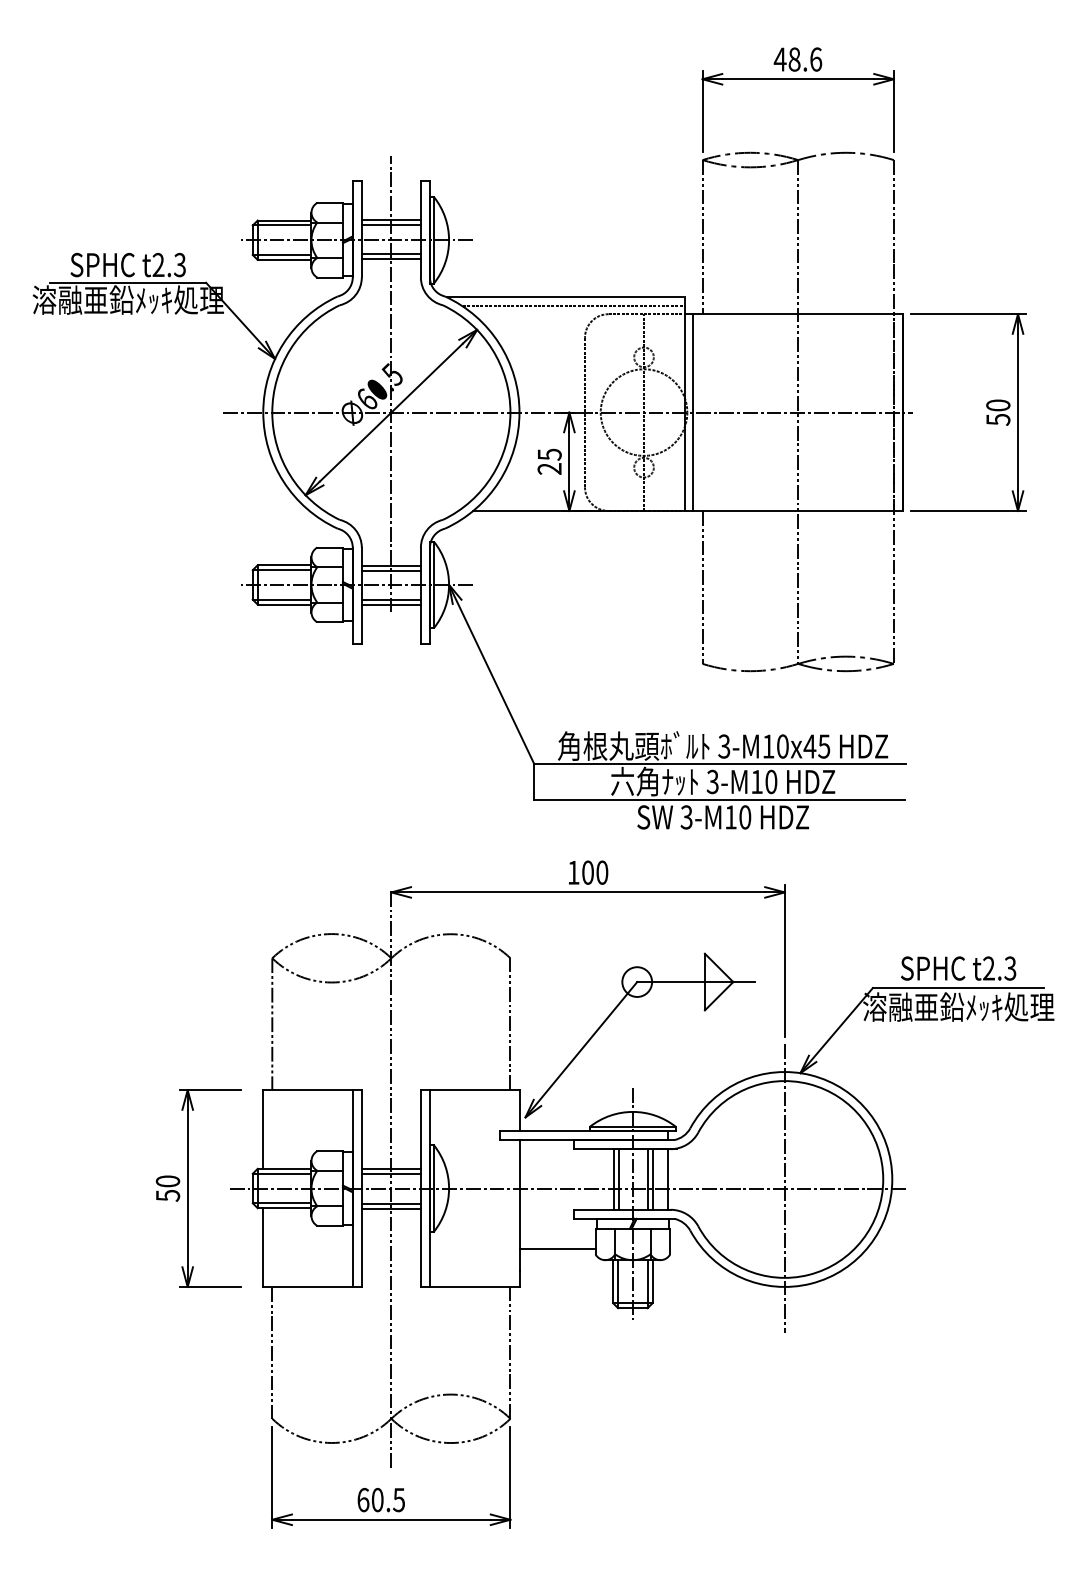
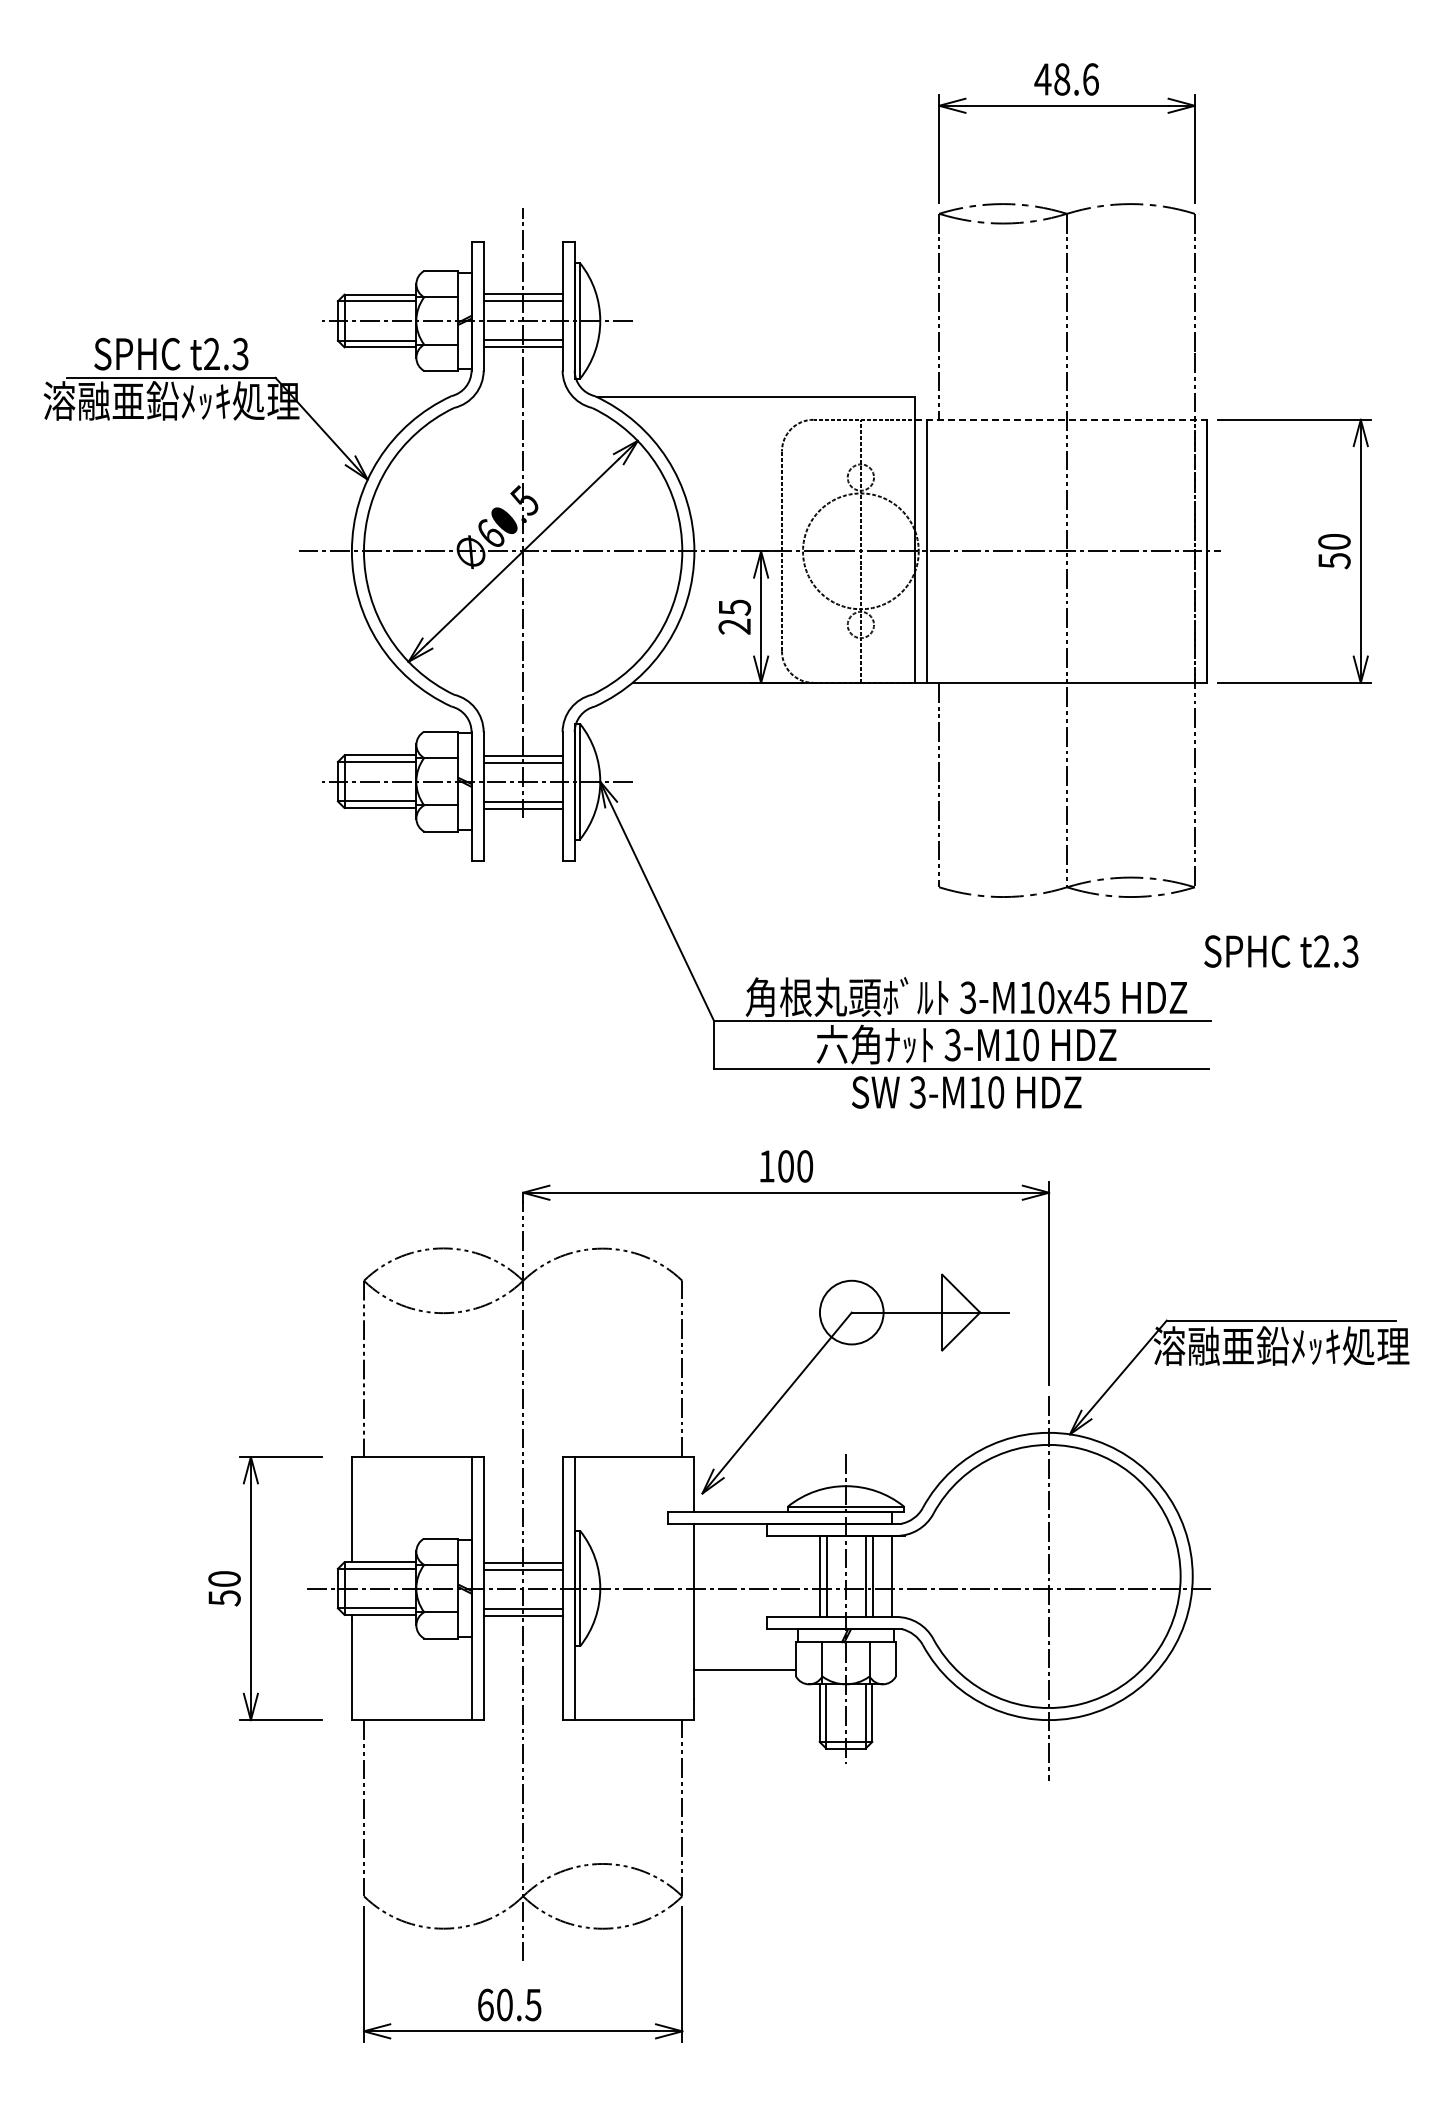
line: (573, 306) -> (766, 409), removed
line: (794, 313) -> (1061, 419), solid -> dashed
text: (958, 968) -> (1281, 951), moved
circle: (637, 982) -> (851, 1312), size x1.6

